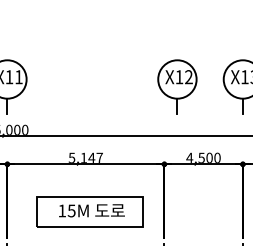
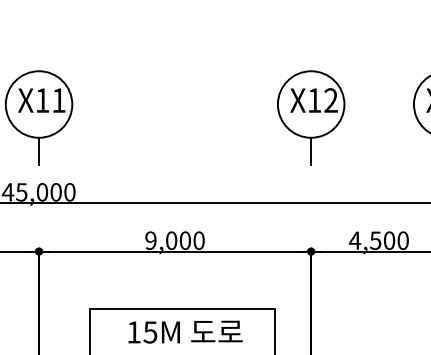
part: (177, 86) -> (311, 116), moved
text: (85, 157) -> (174, 239), 5,147 -> 9,000

